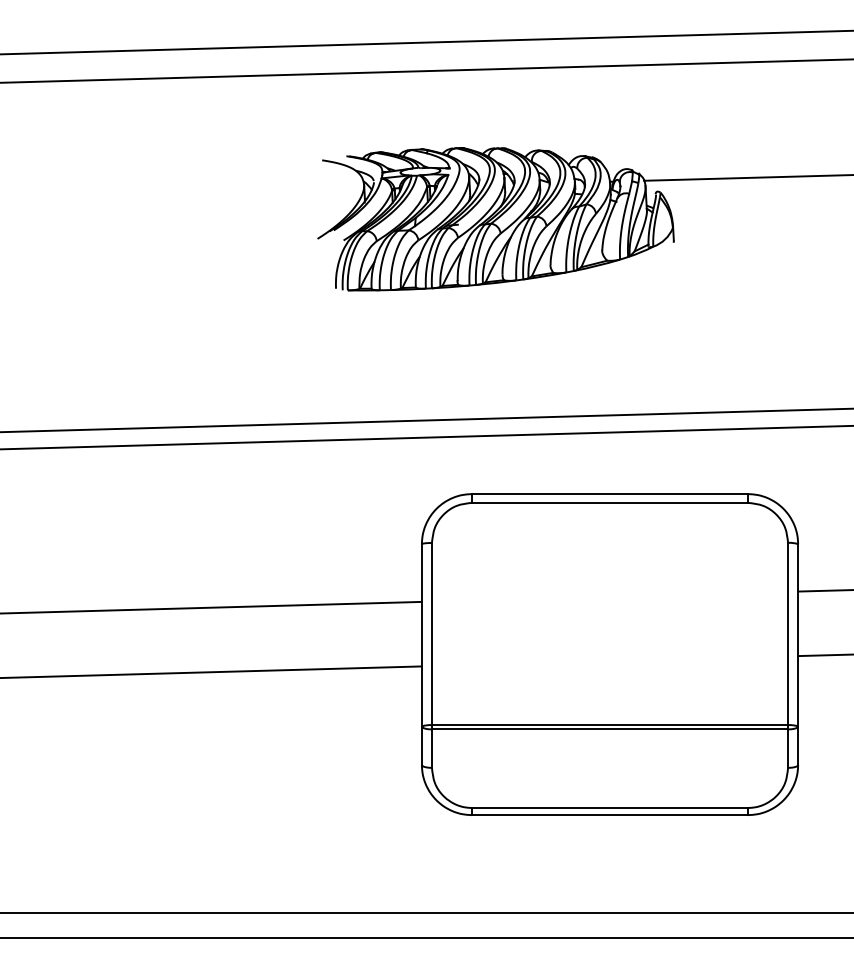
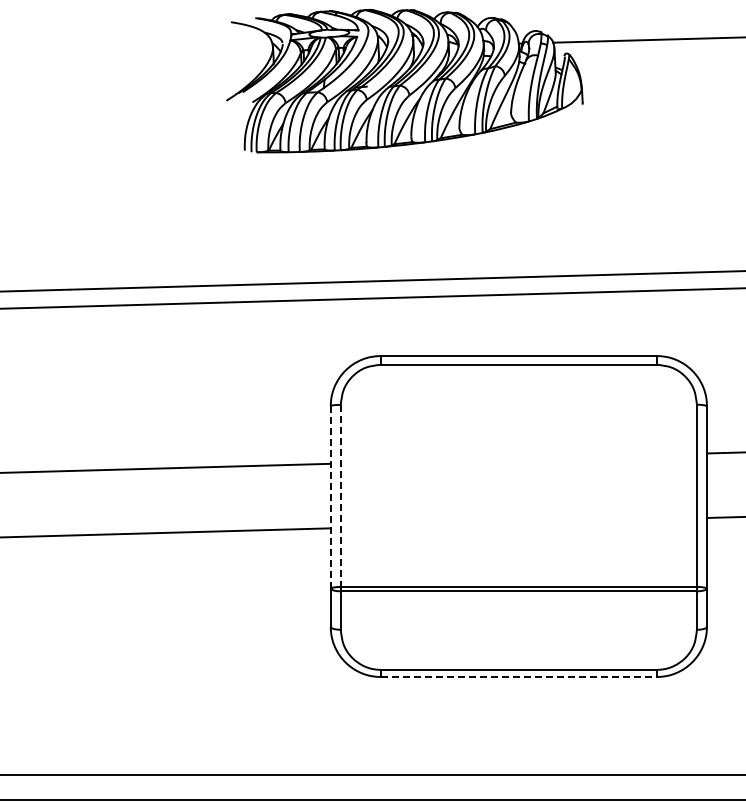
line: (431, 634) -> (340, 496), solid -> dashed
line: (421, 635) -> (330, 497), solid -> dashed
line: (610, 815) -> (519, 677), solid -> dashed

